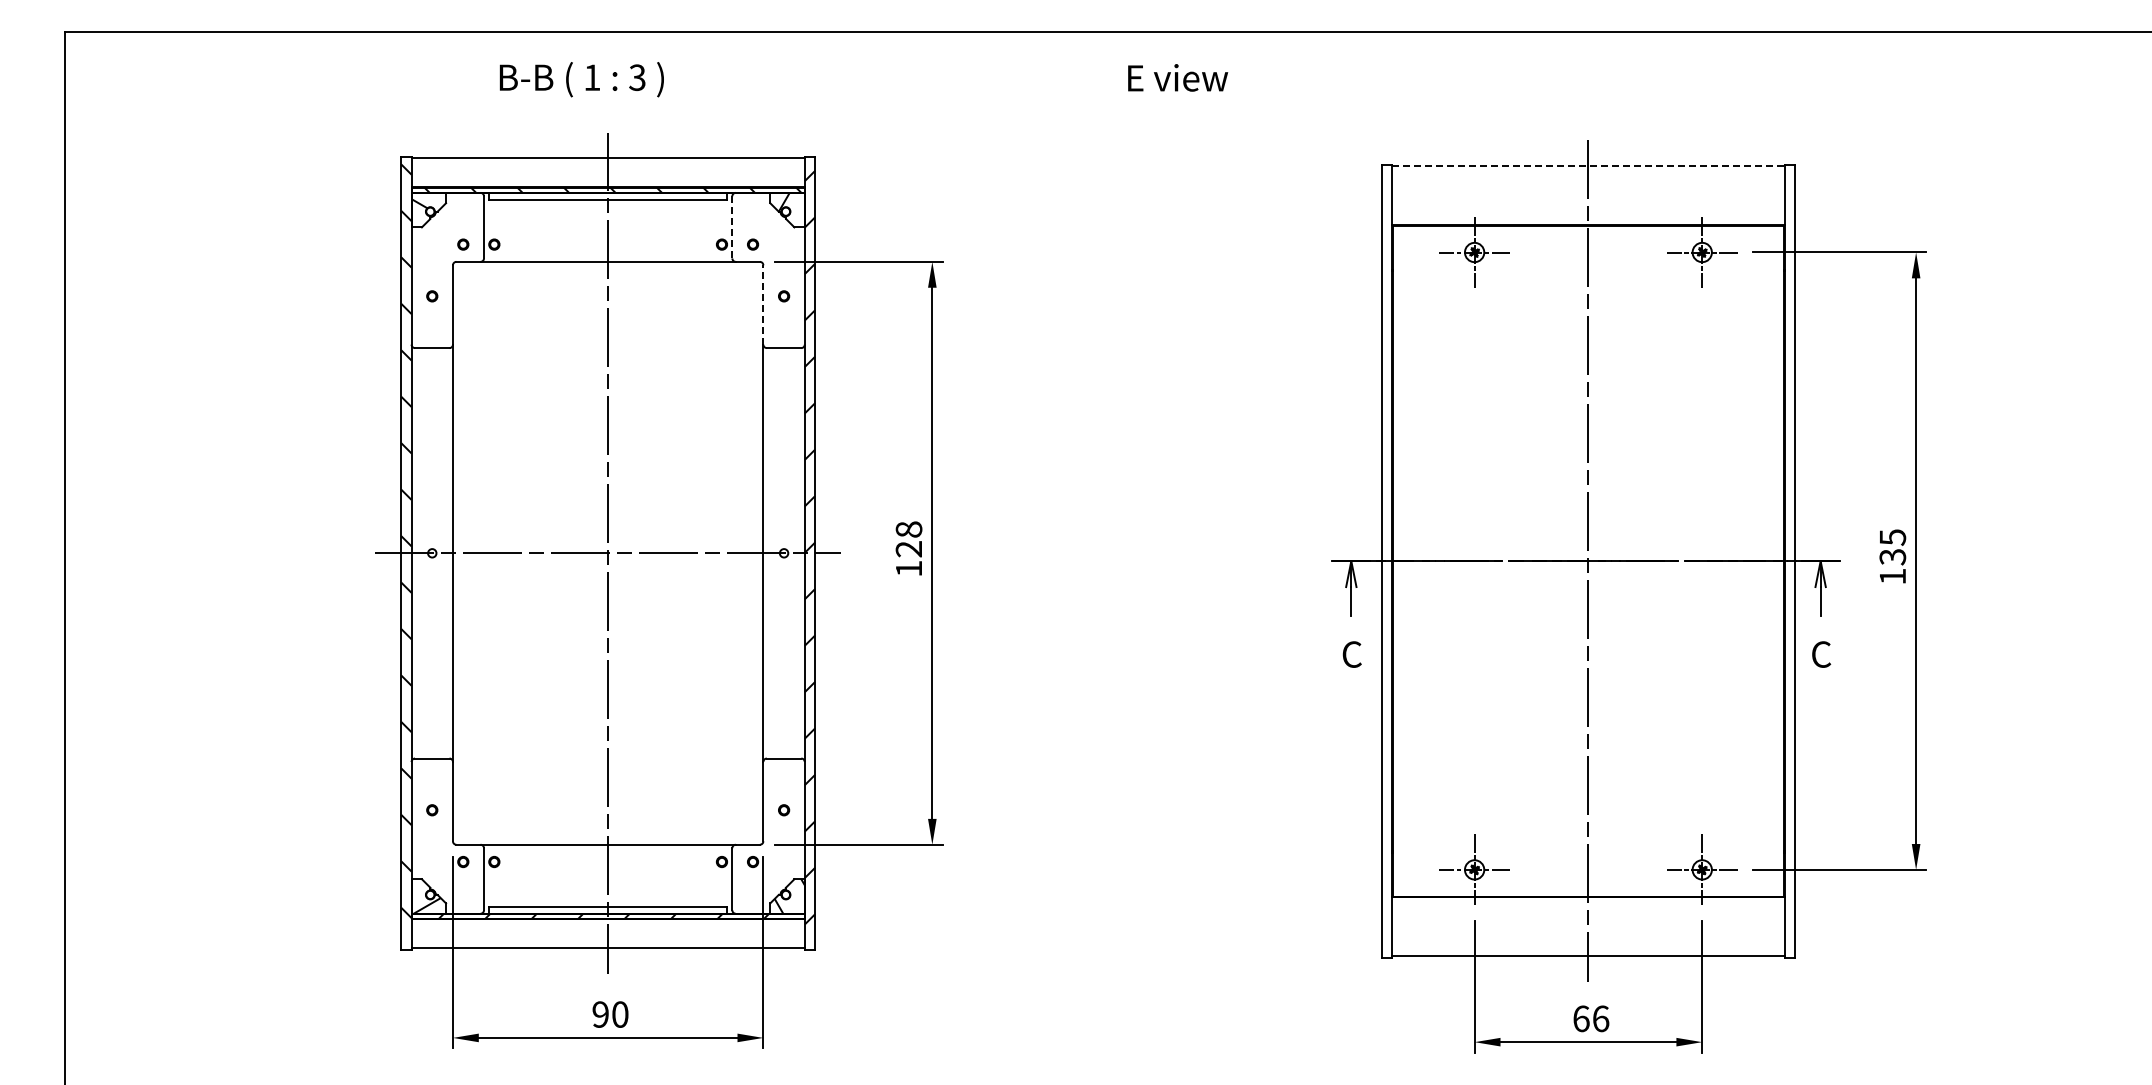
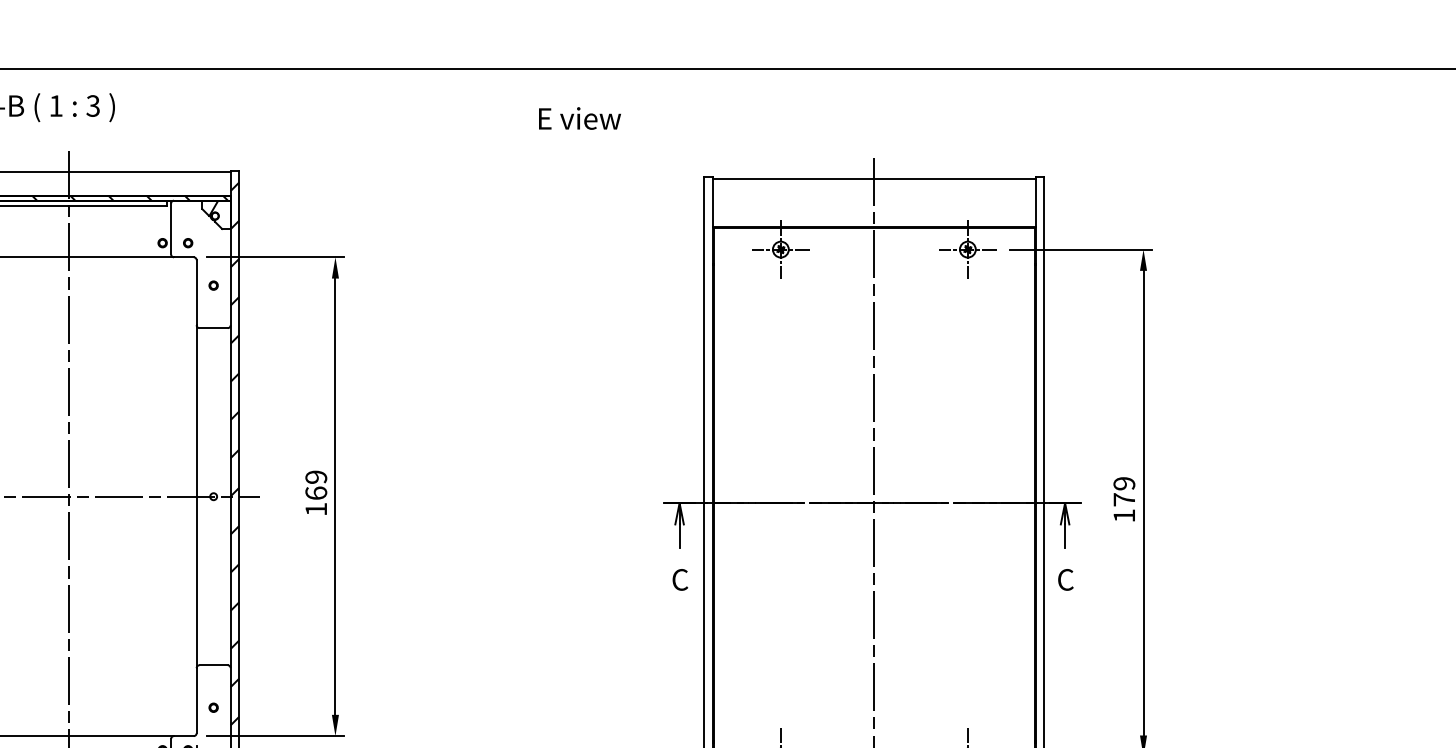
text: (1178, 77) -> (580, 118), moved
line: (1588, 166) -> (874, 178), dashed -> solid
line: (732, 226) -> (171, 228), dashed -> solid
line: (763, 304) -> (196, 292), dashed -> solid
text: (908, 539) -> (315, 485), 128 -> 169
text: (1892, 547) -> (1124, 491), 135 -> 179

